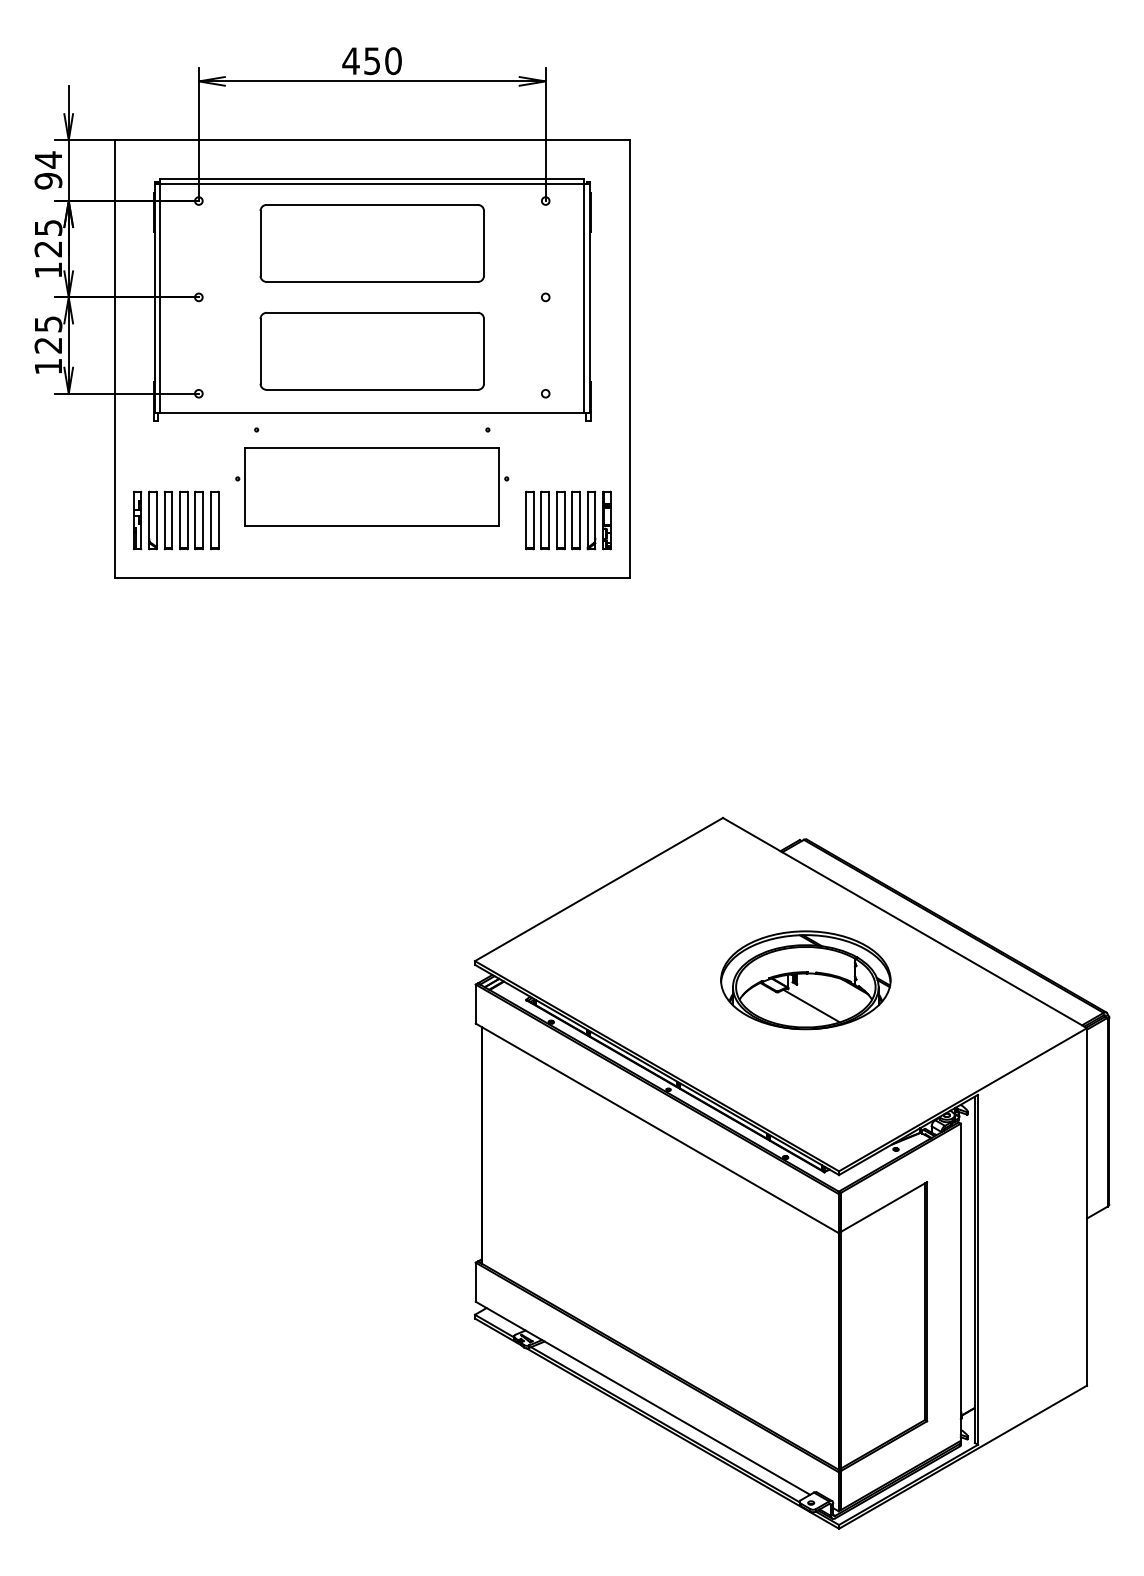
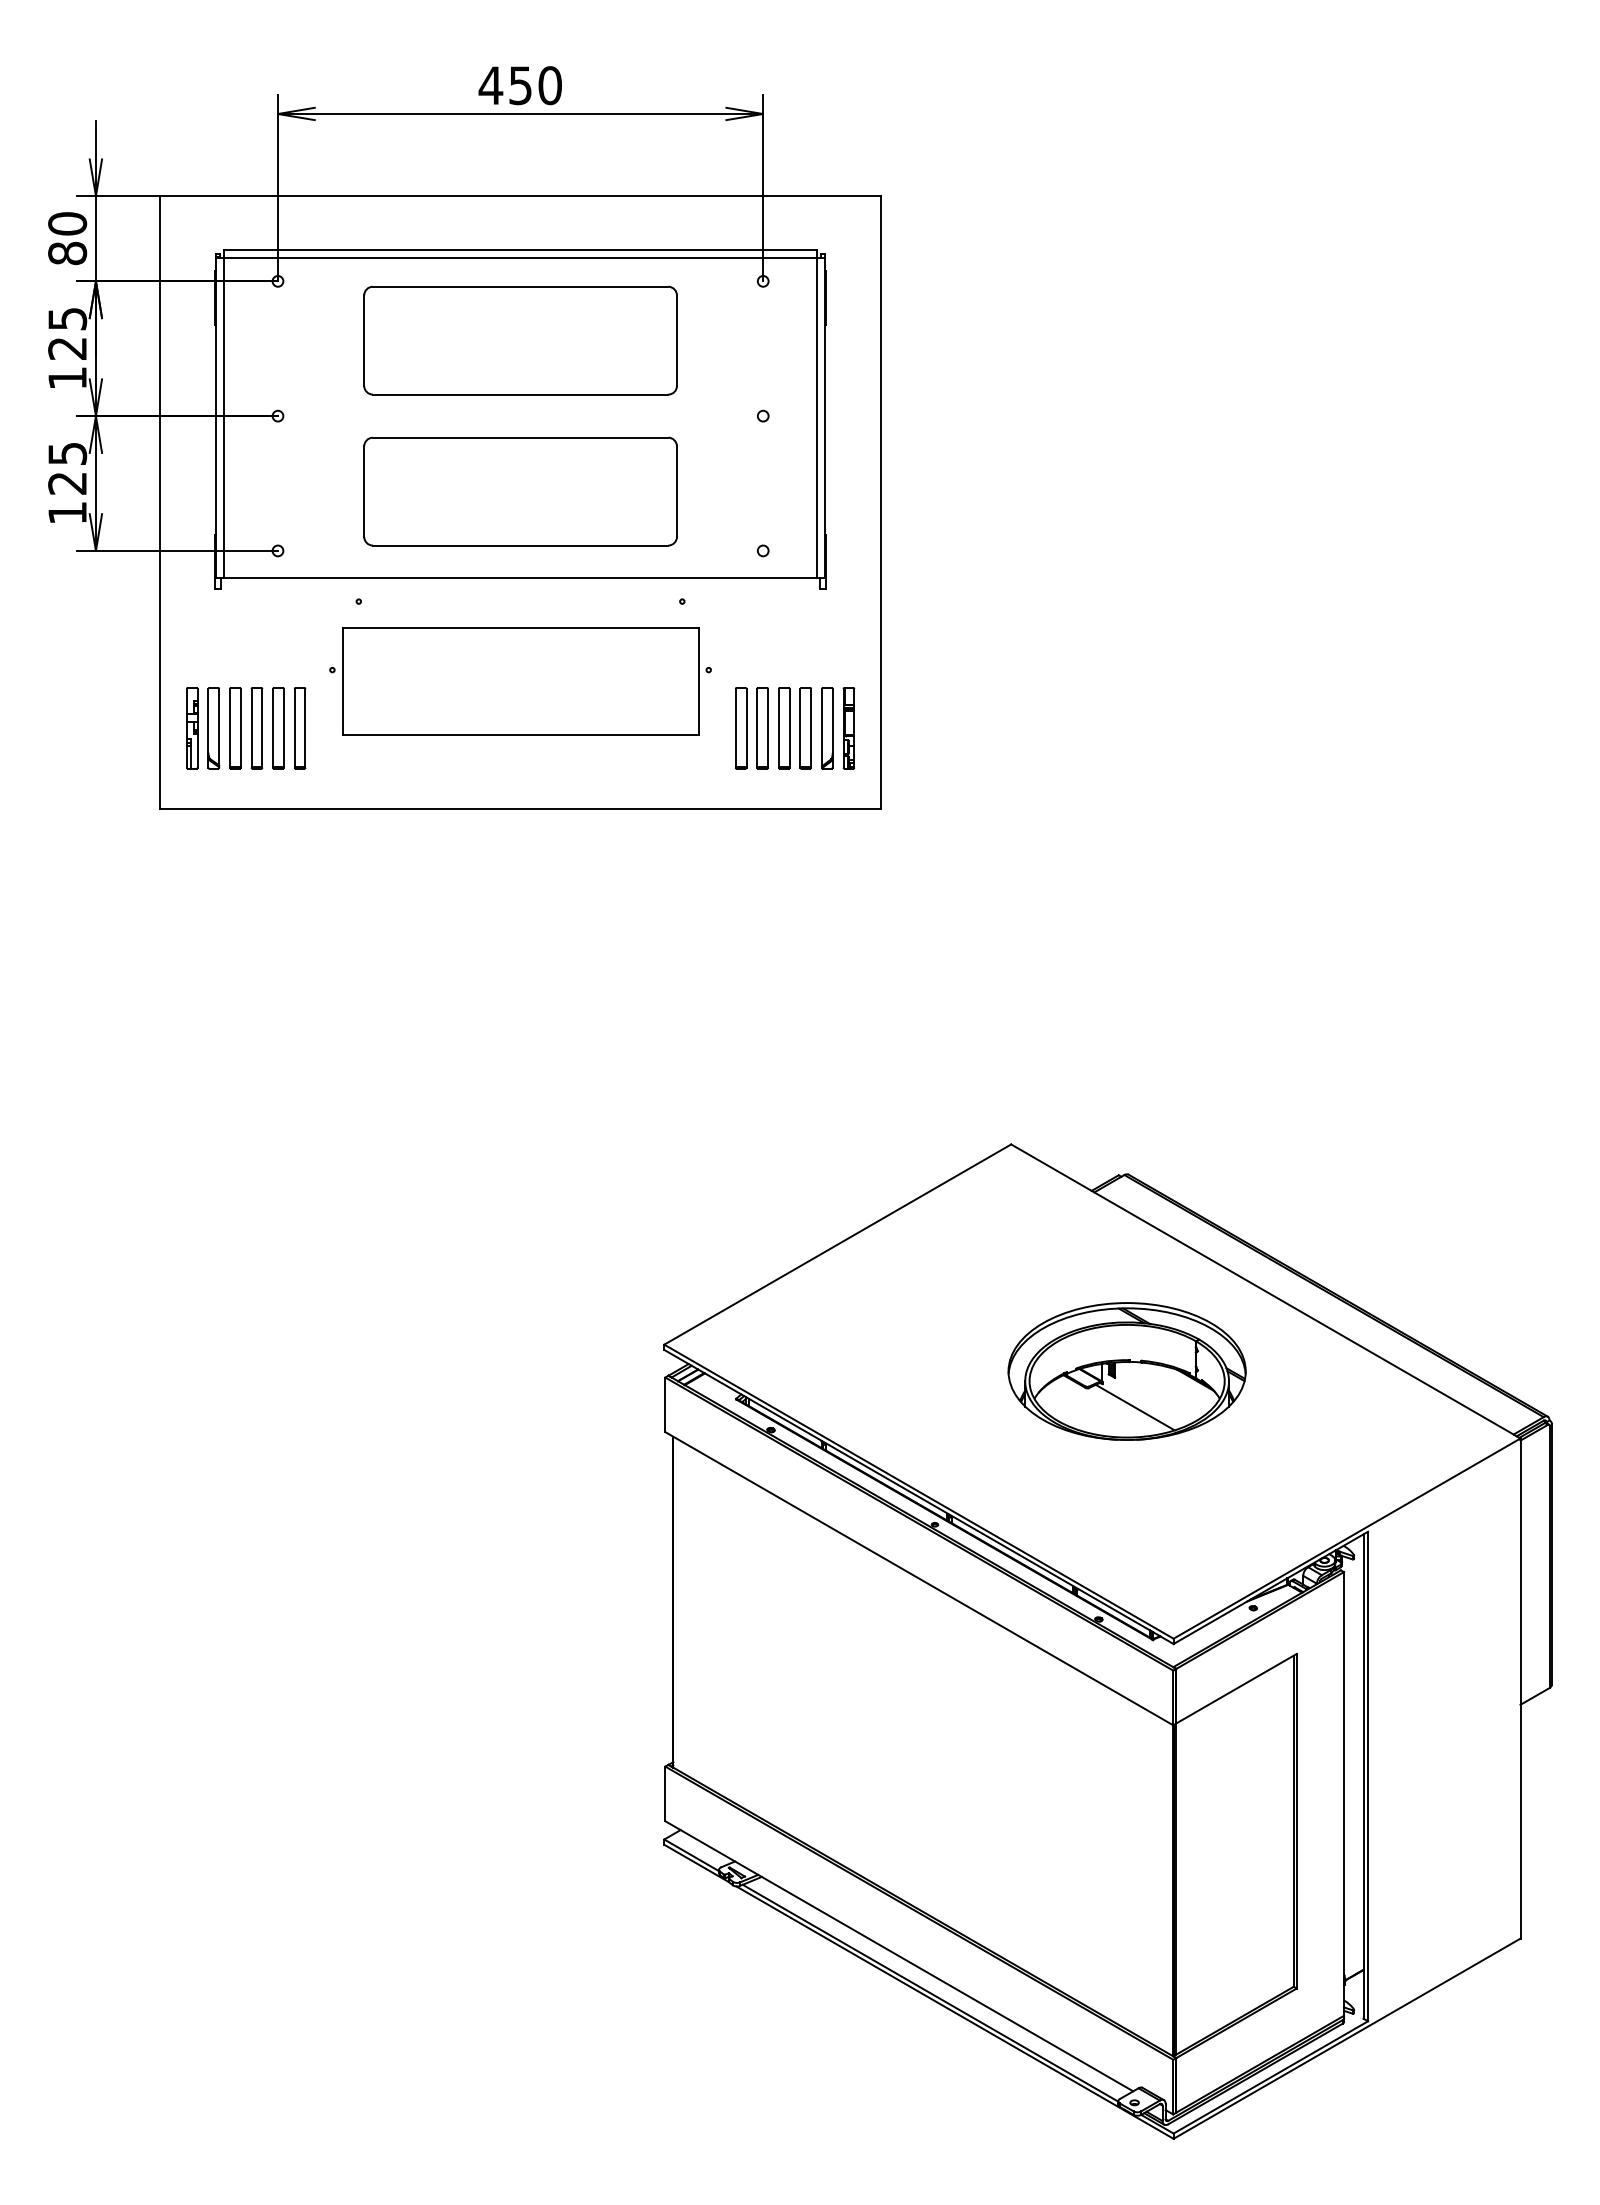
text: (48, 170) -> (67, 238), 94 -> 80

